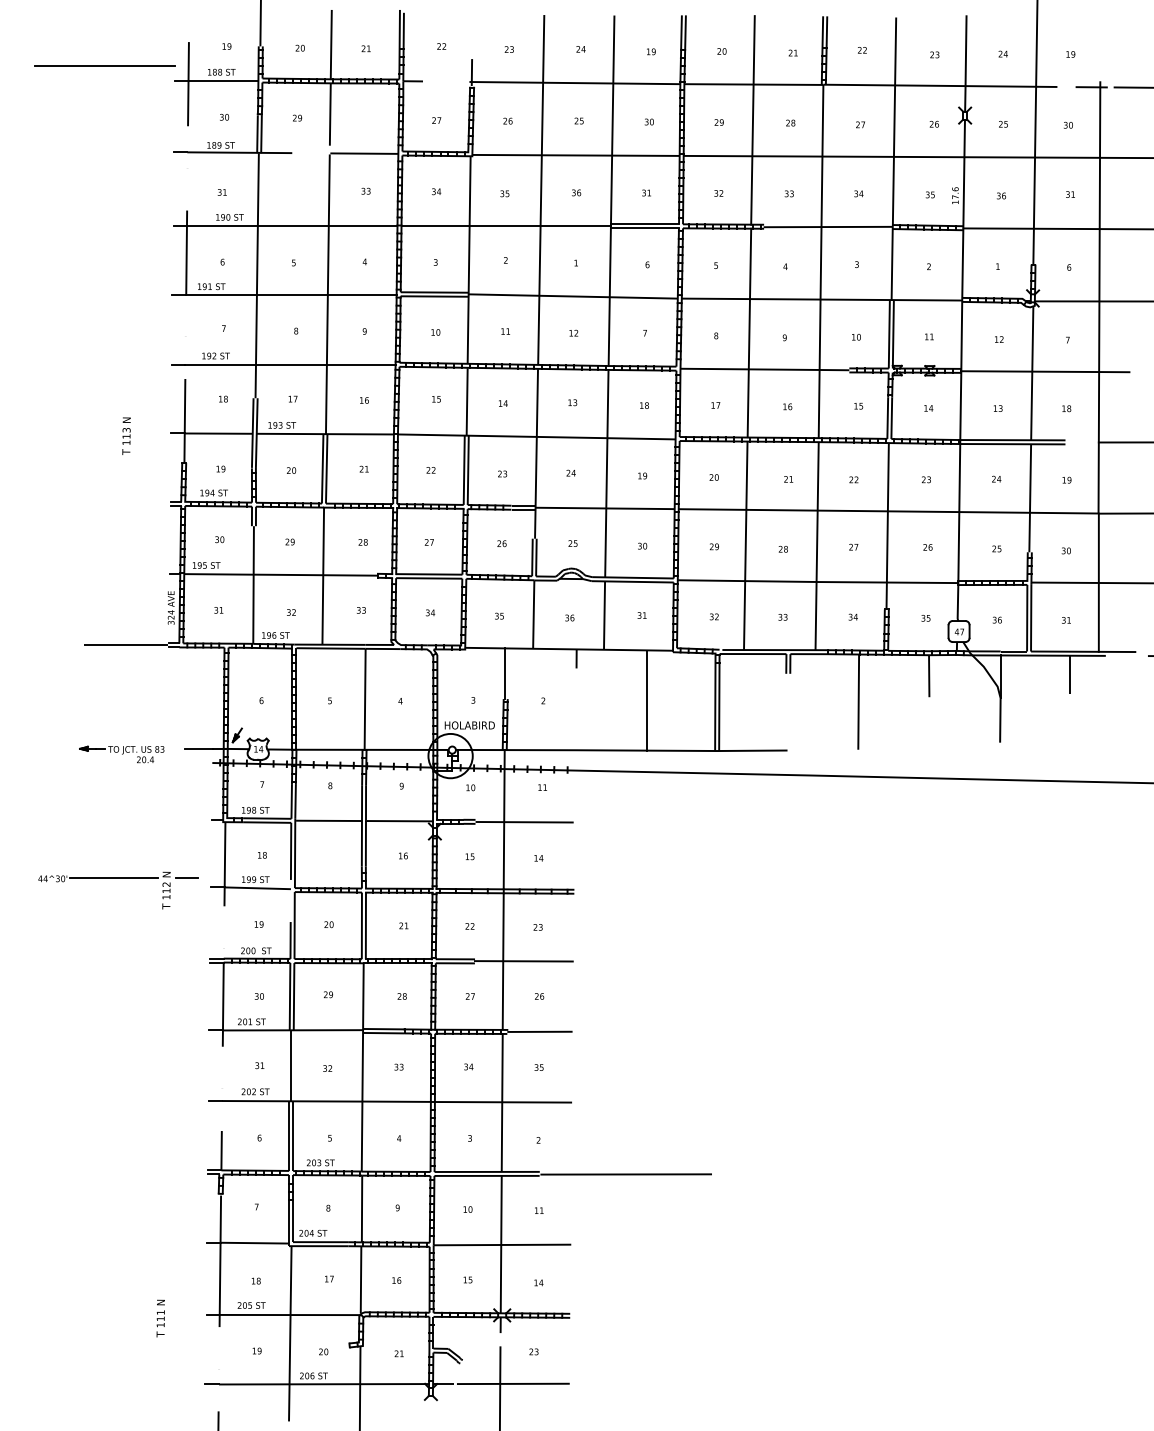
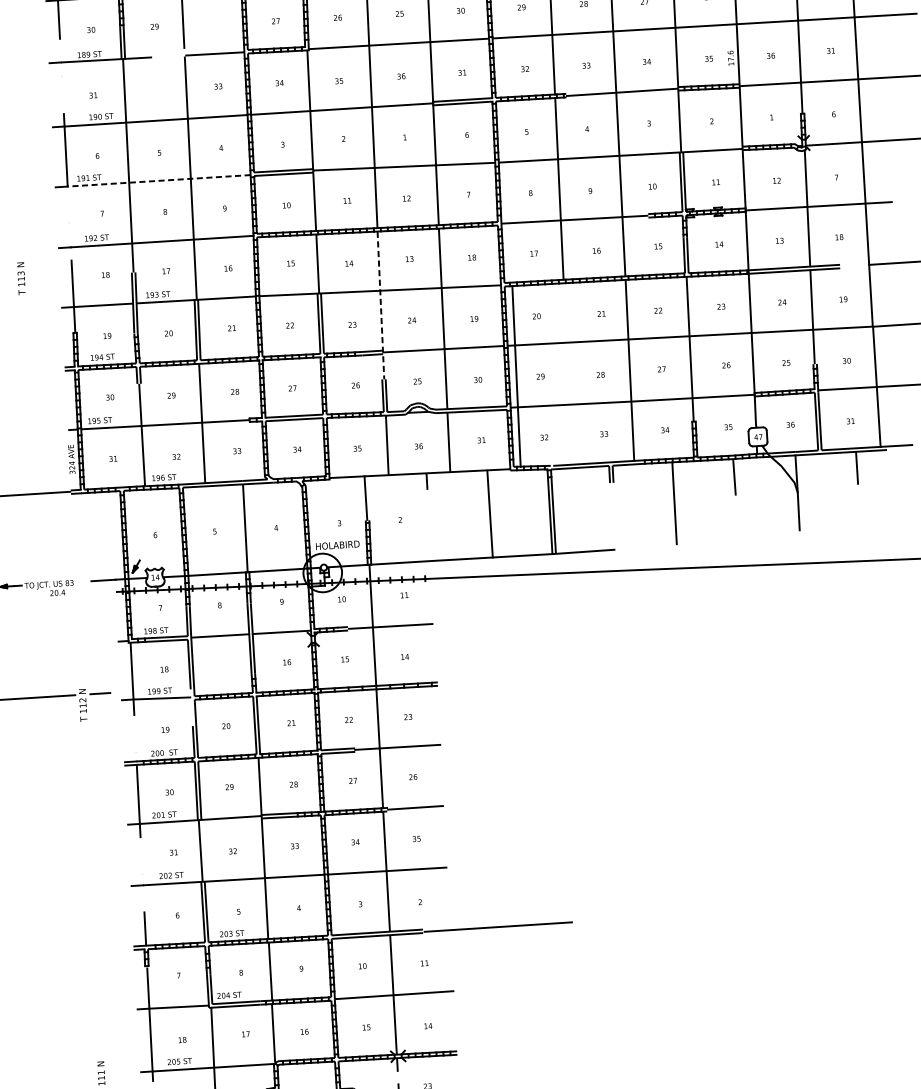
line: (290, 295) -> (158, 181), solid -> dashed
text: (126, 435) -> (21, 278), moved
line: (536, 453) -> (380, 305), solid -> dashed
line: (745, 545) -> (516, 376), moved

